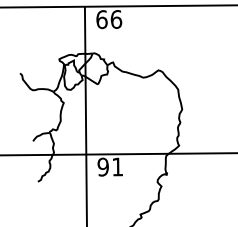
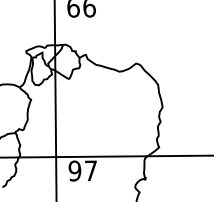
text: (117, 166) -> (90, 170), 91 -> 97

